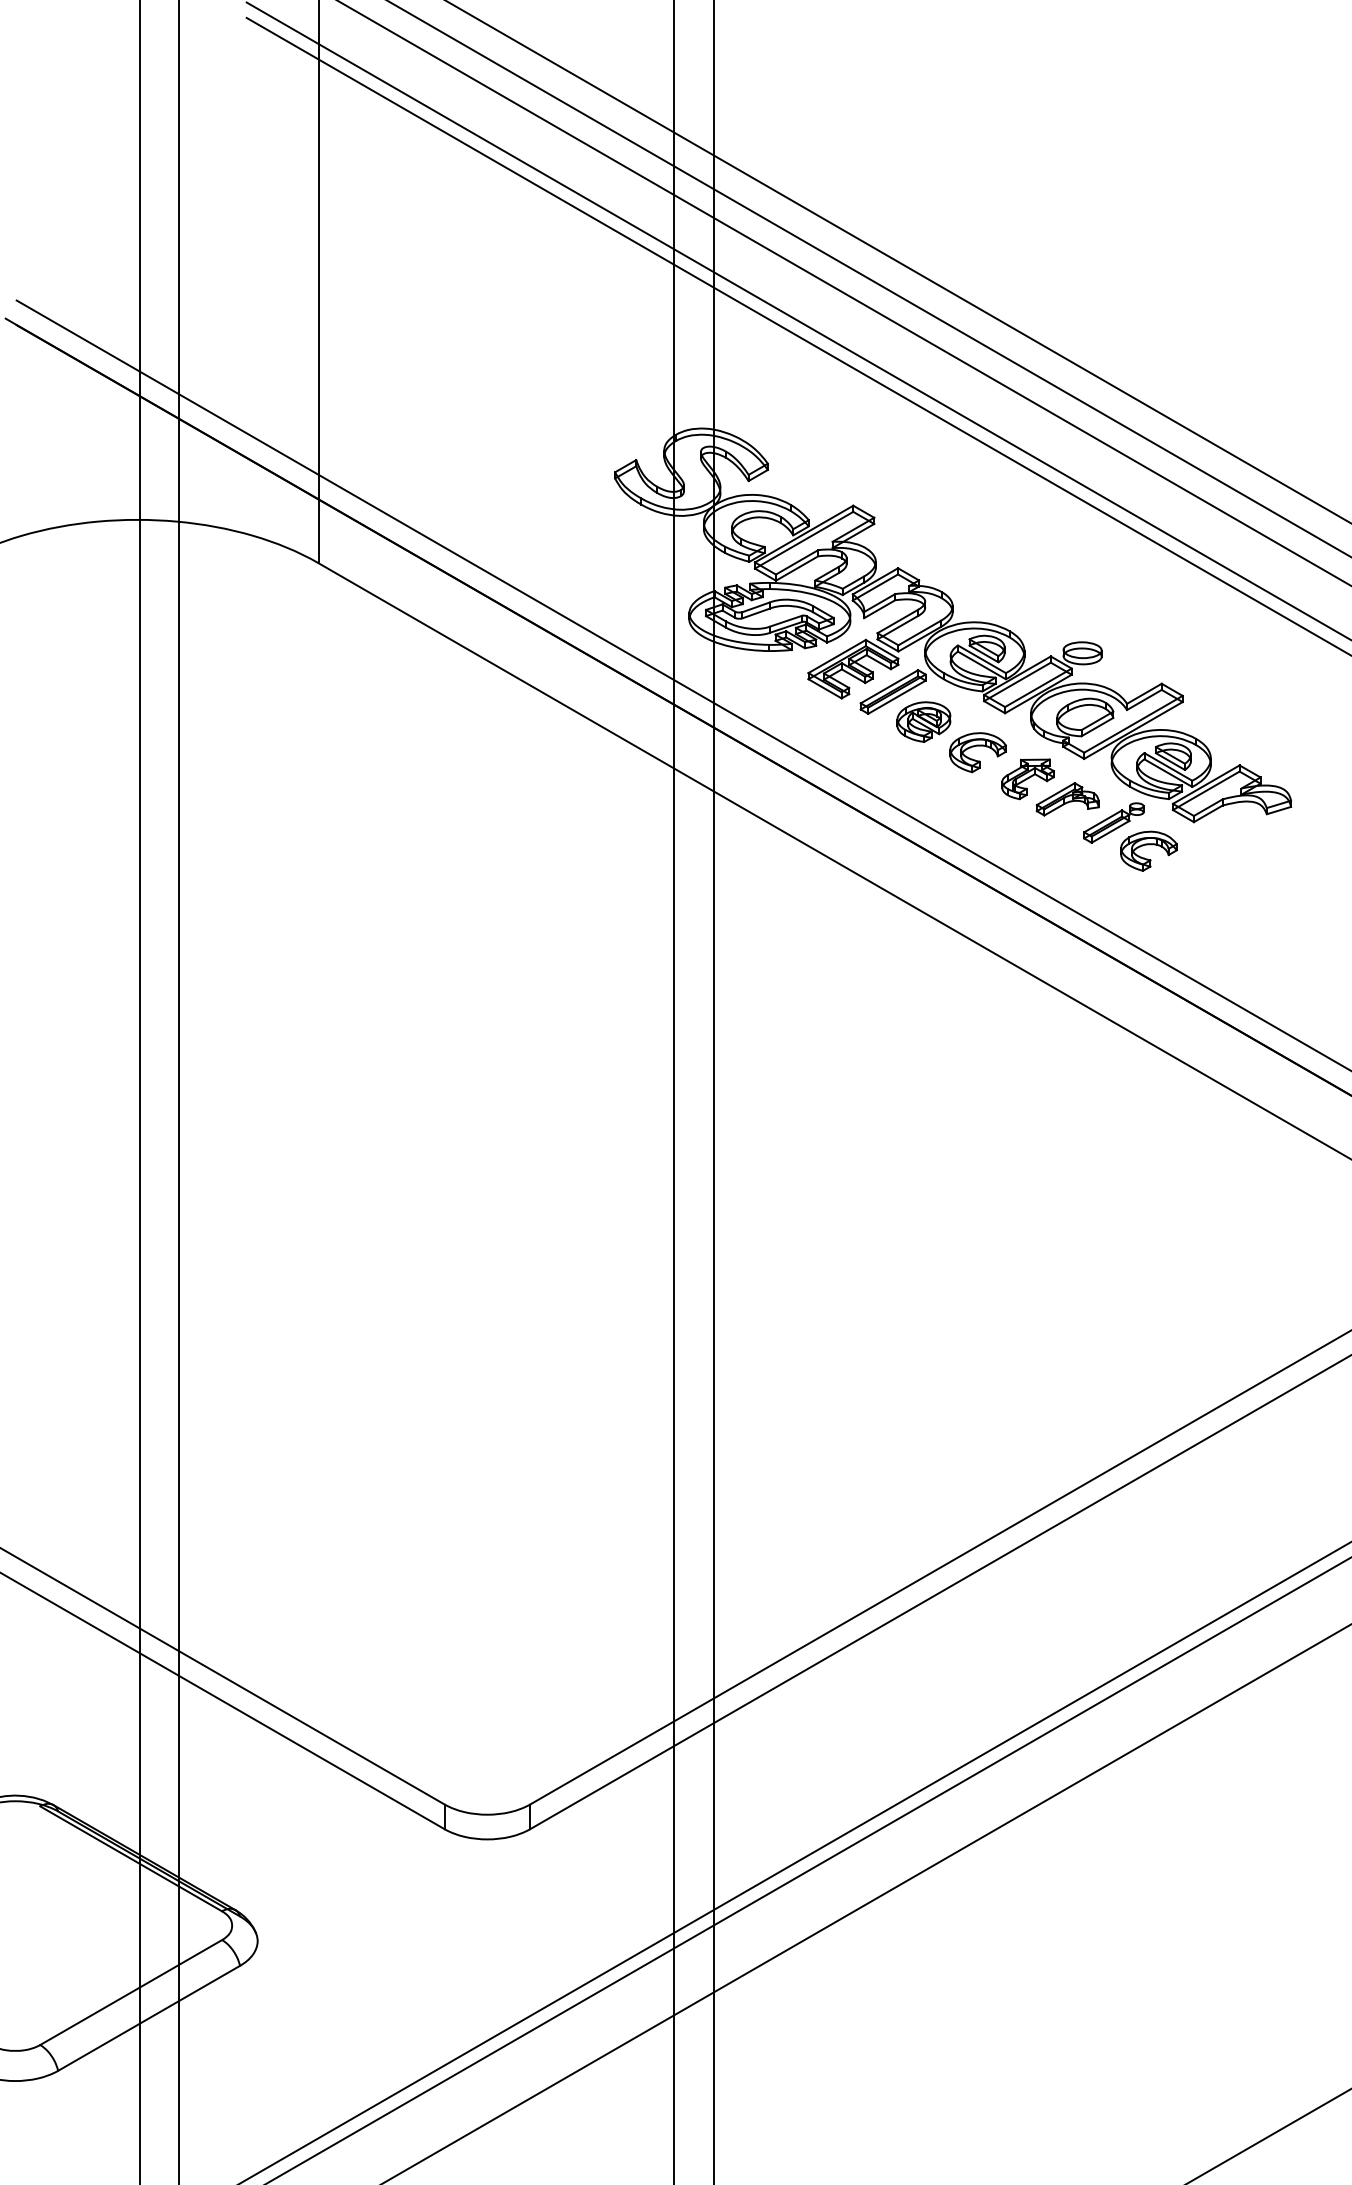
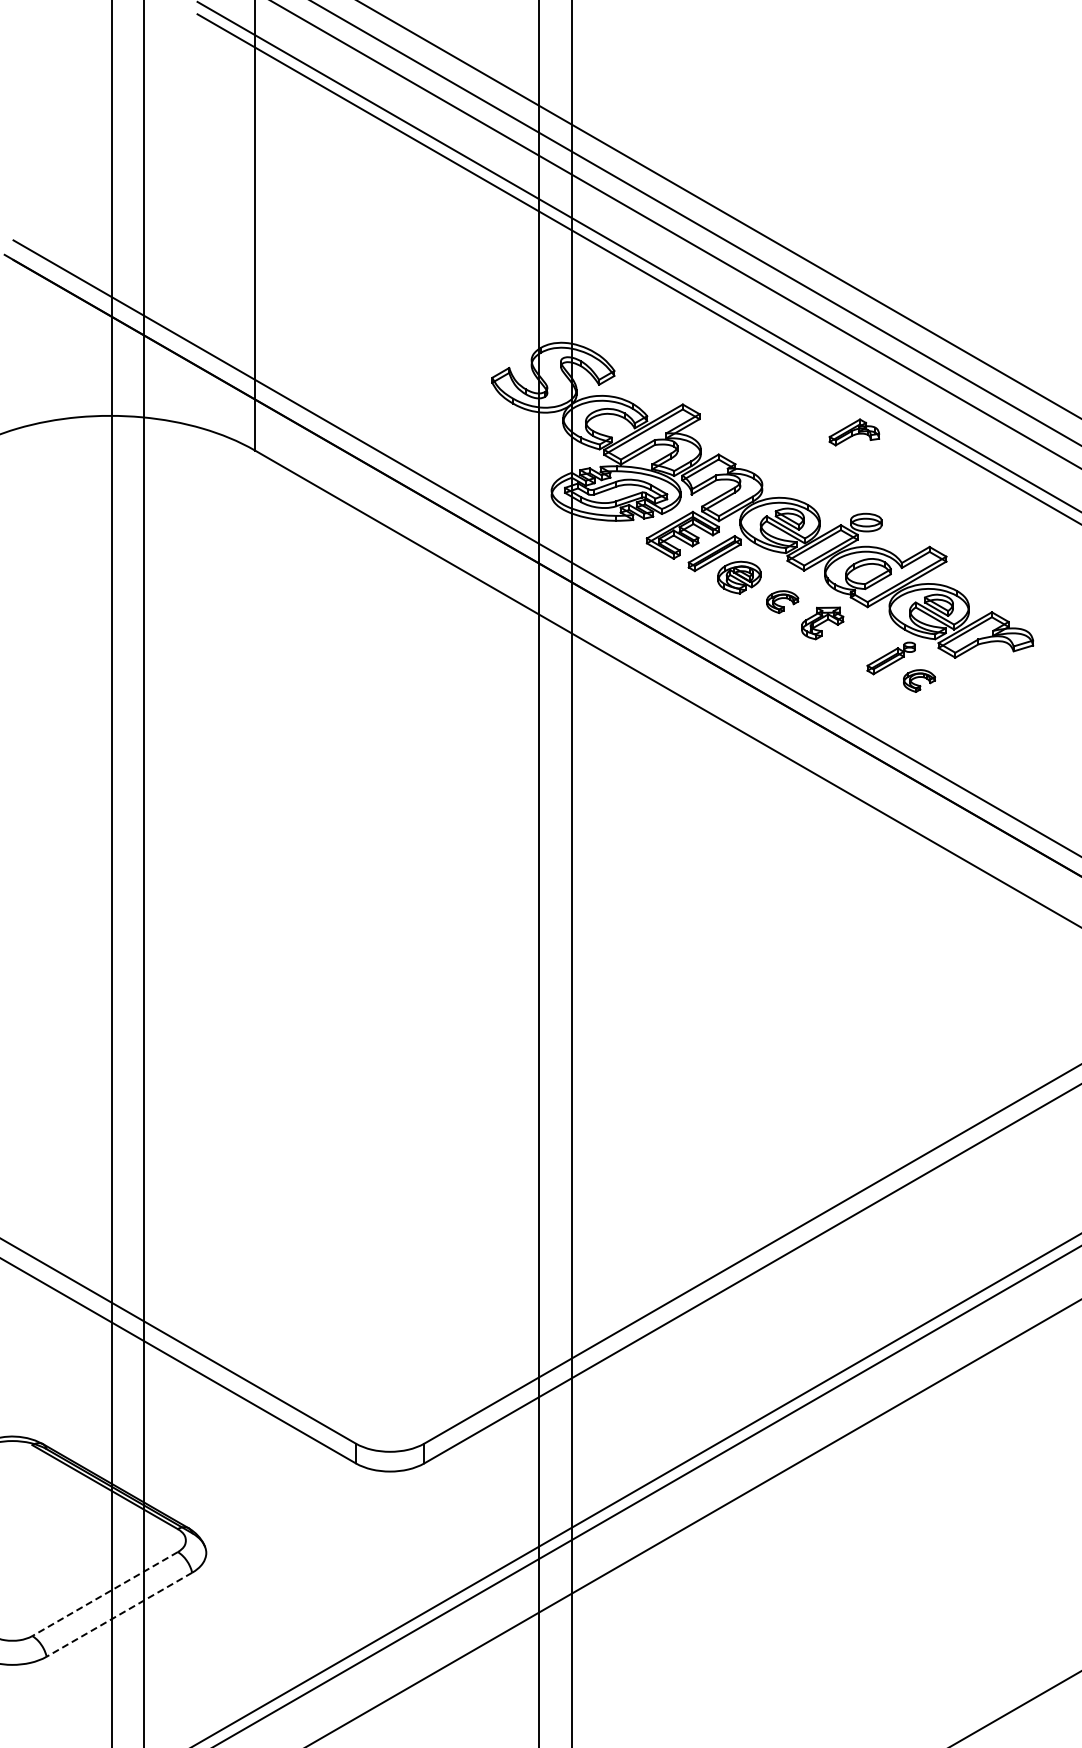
part: (977, 751) -> (782, 601), size x0.7
part: (1067, 799) -> (854, 432), moved
part: (1149, 850) -> (919, 680), size x0.7
line: (131, 1993) -> (105, 1594), solid -> dashed
line: (149, 2019) -> (119, 1615), solid -> dashed

